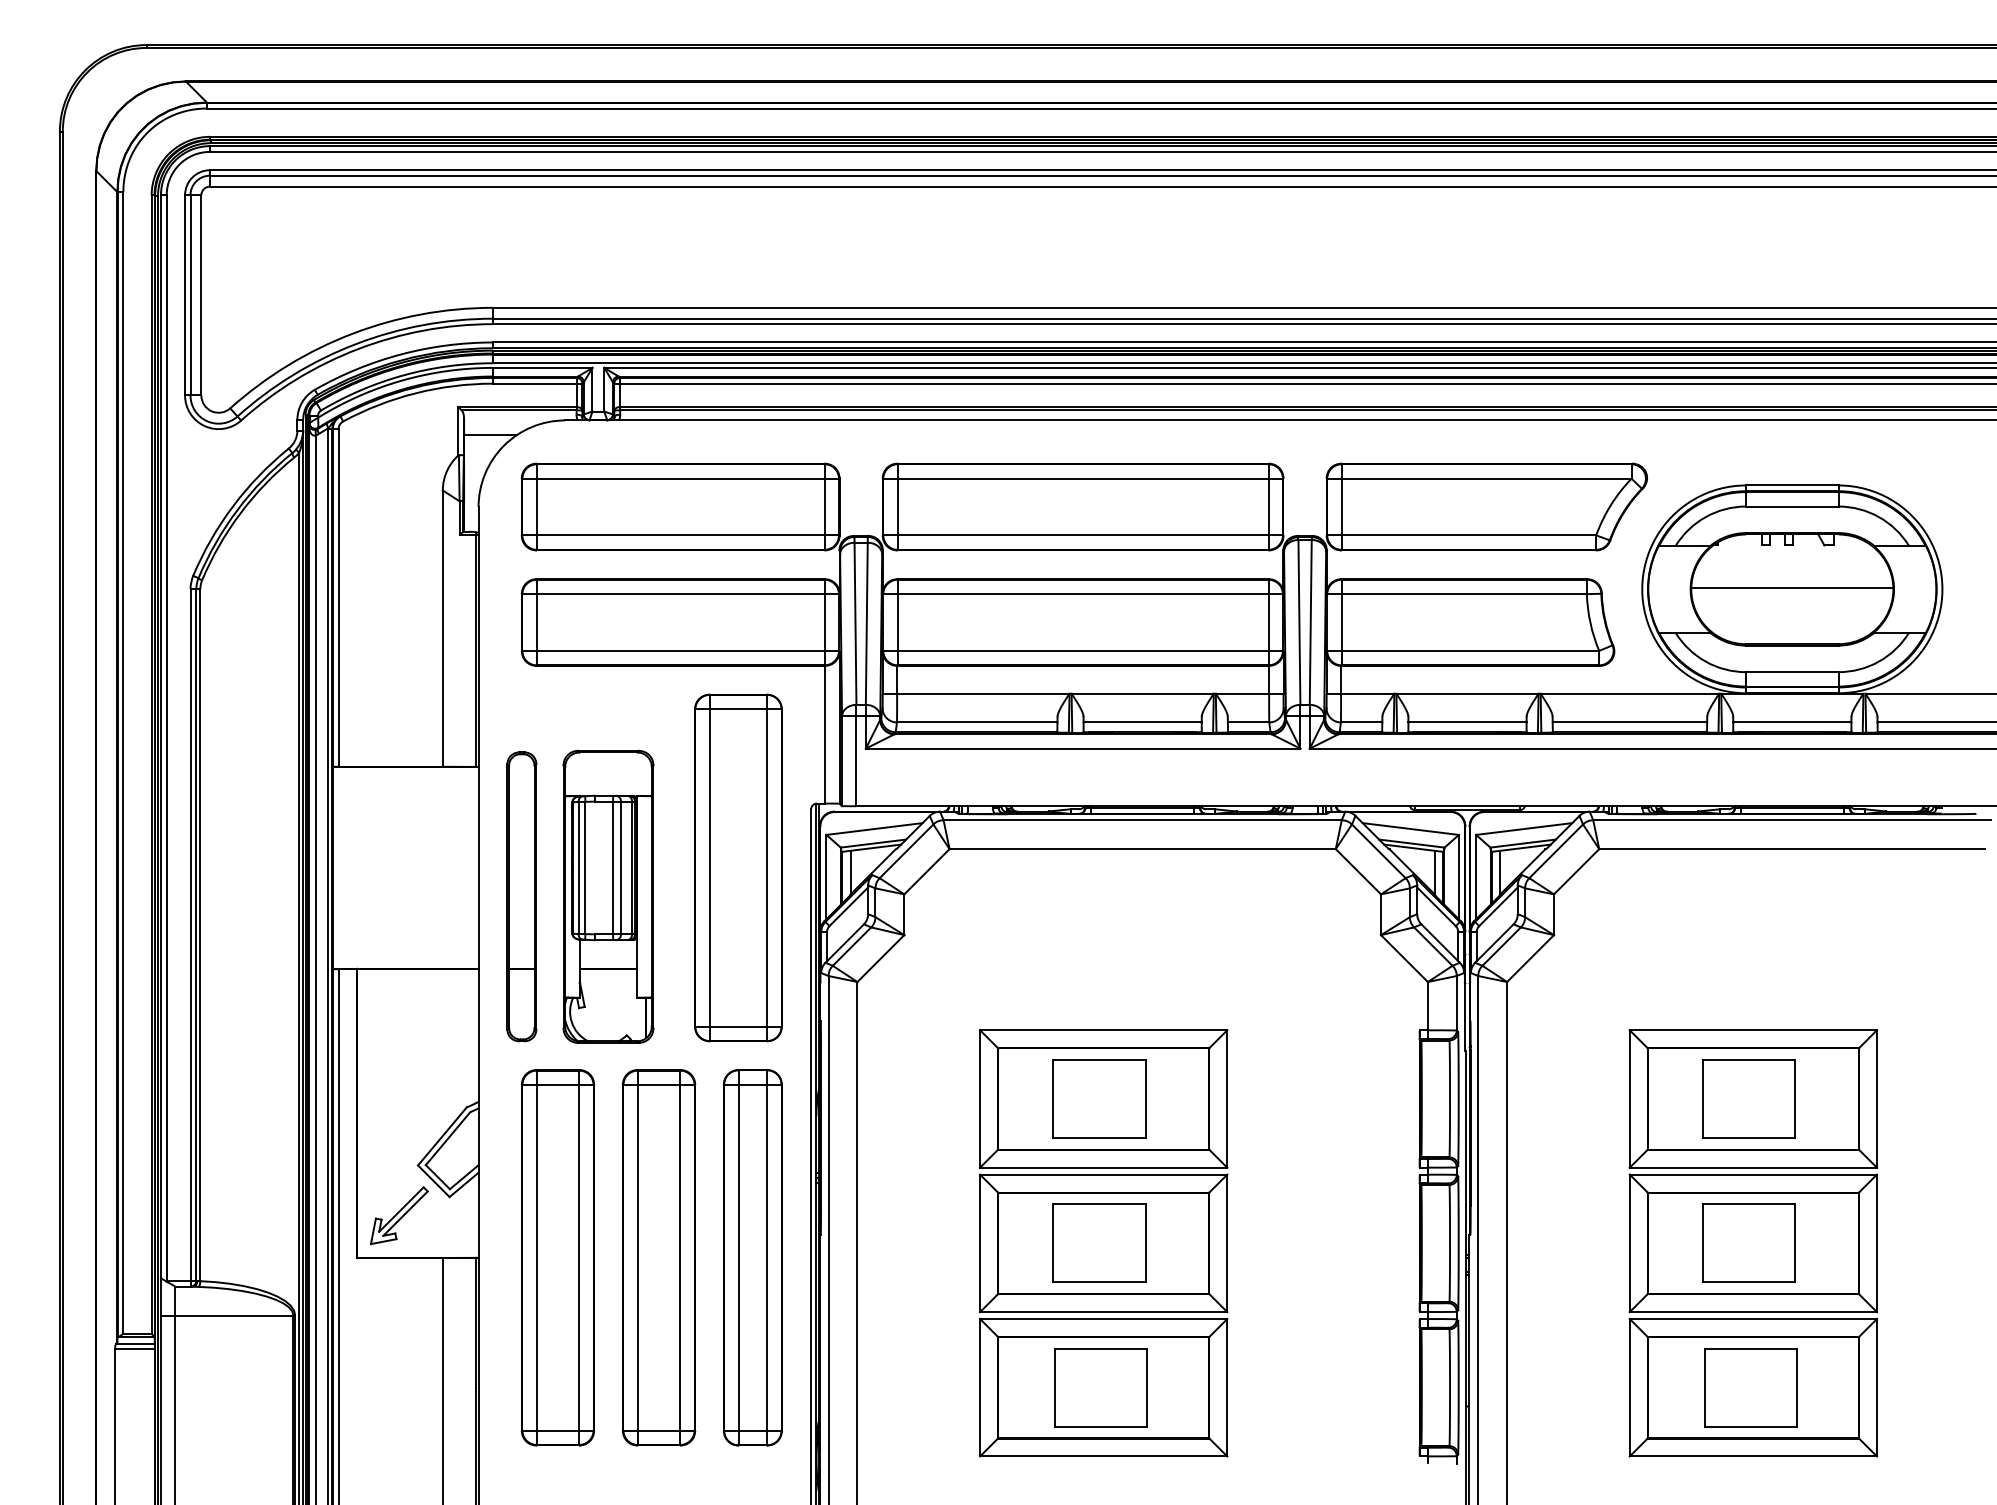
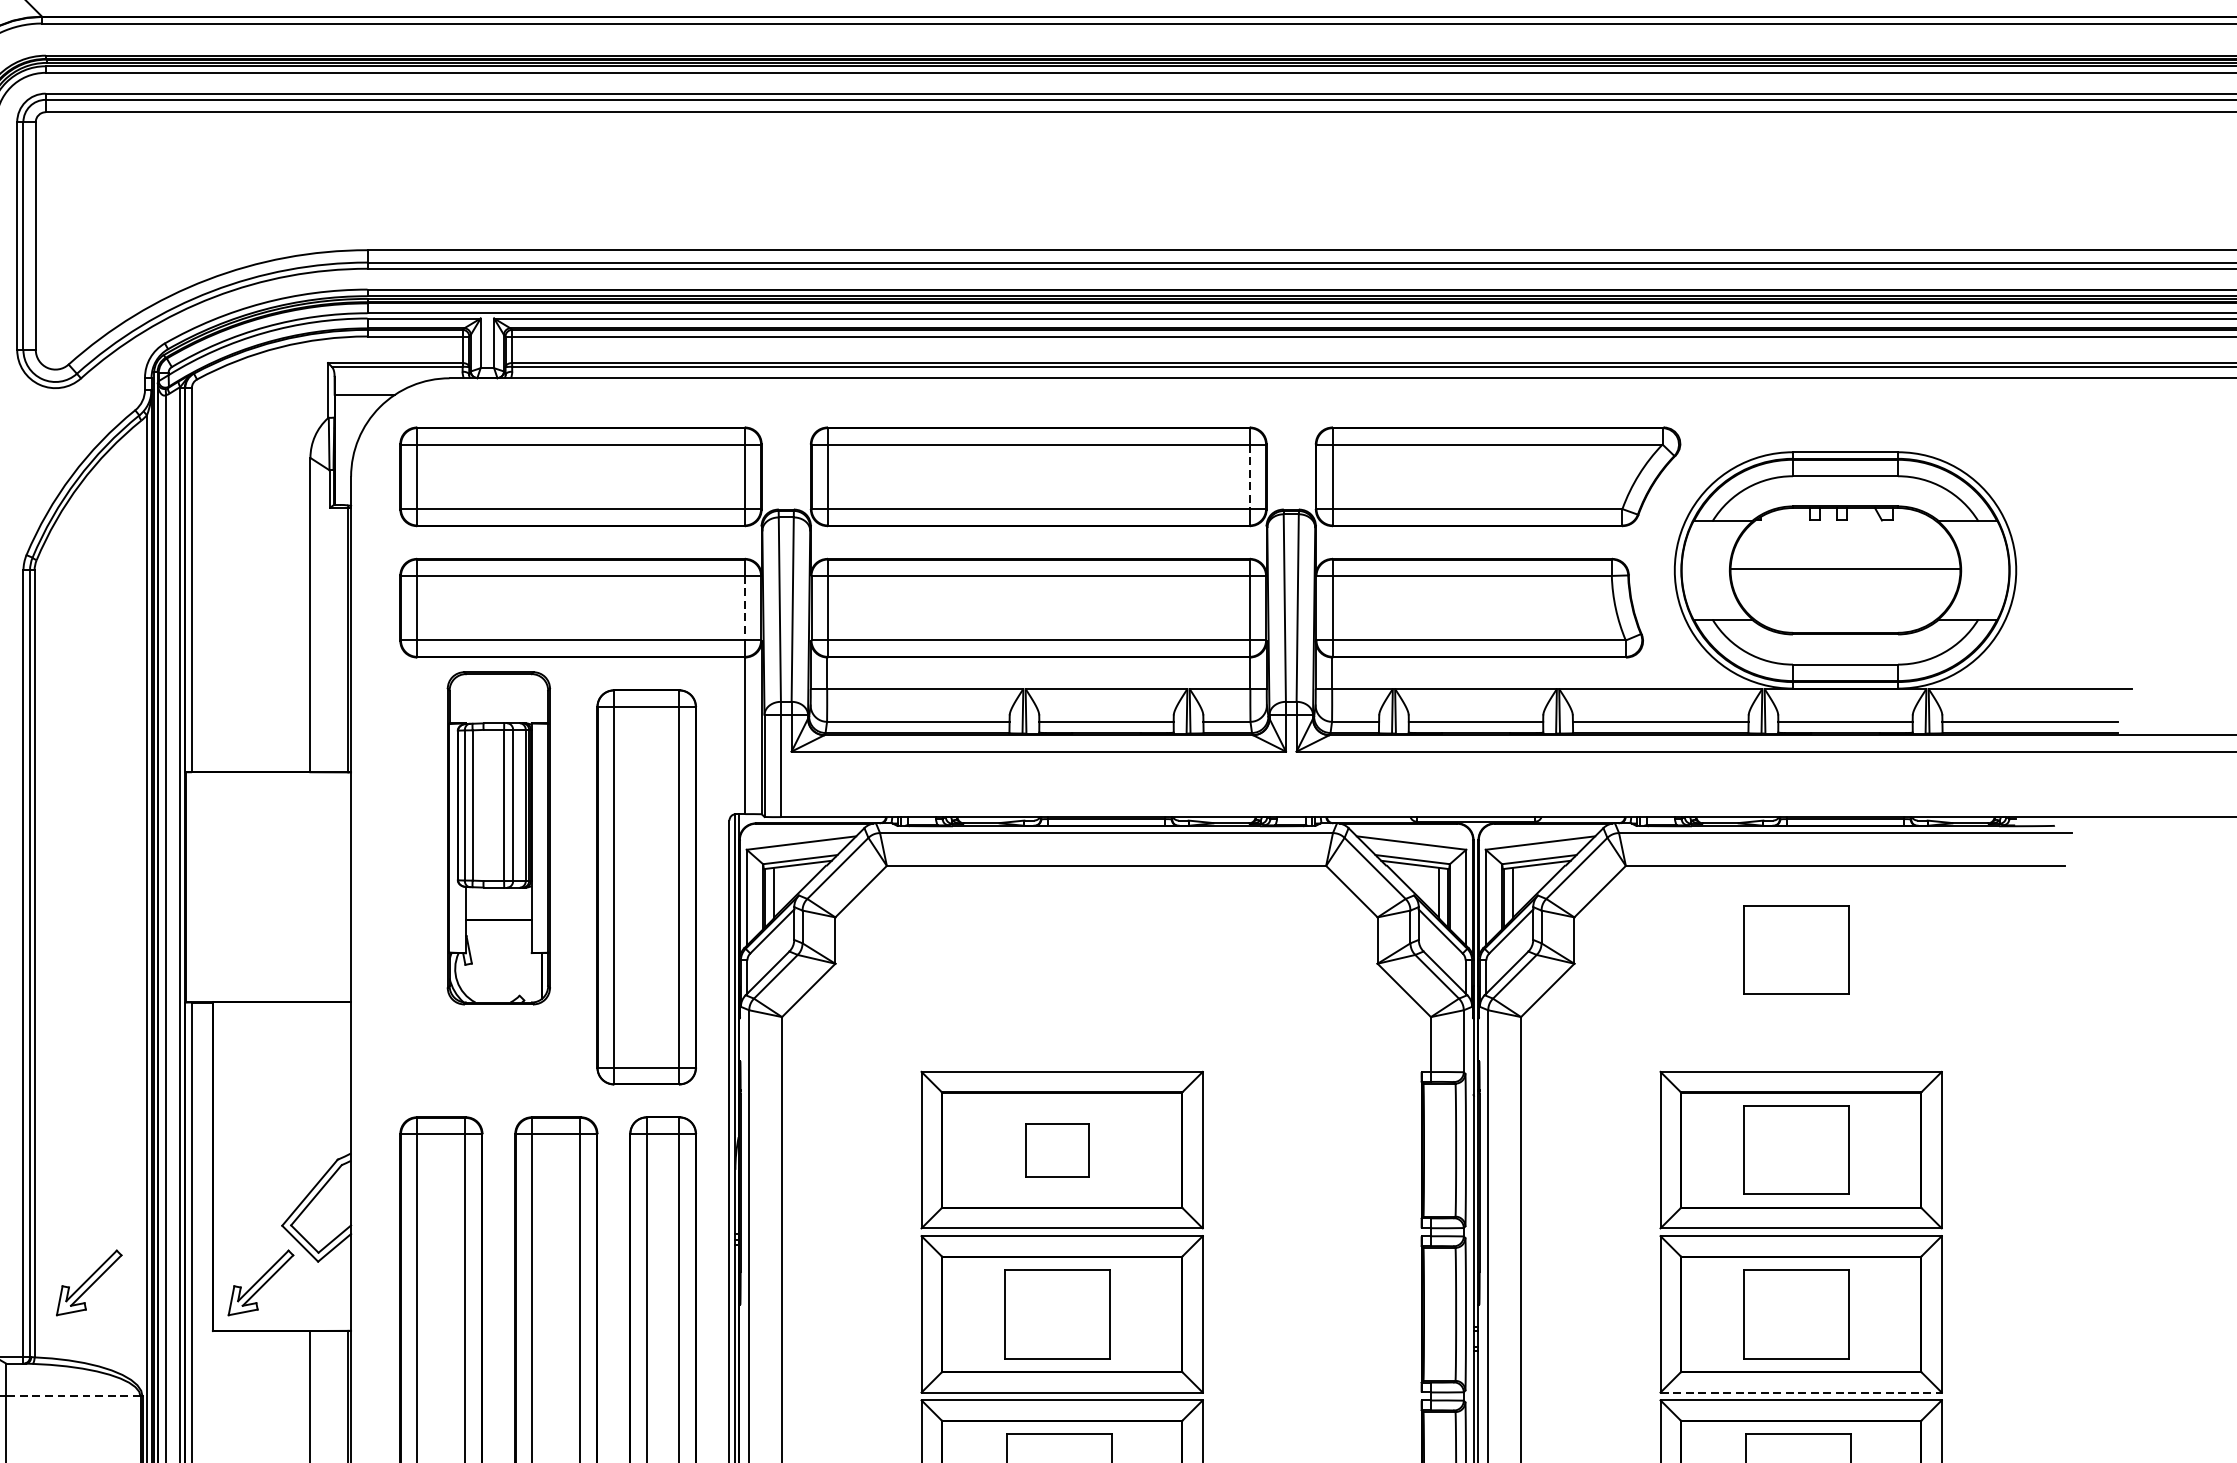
line: (1268, 507) -> (1249, 477), solid -> dashed
line: (824, 623) -> (744, 609), solid -> dashed
part: (521, 896) -> (399, 919), removed
part: (608, 896) -> (498, 837), moved
part: (1748, 922) -> (1795, 949), added
part: (1099, 1098) -> (1057, 1149), size x0.6
part: (248, 1215) -> (89, 1282), added
line: (1753, 1312) -> (1801, 1393), solid -> dashed
line: (233, 1315) -> (72, 1396), solid -> dashed

